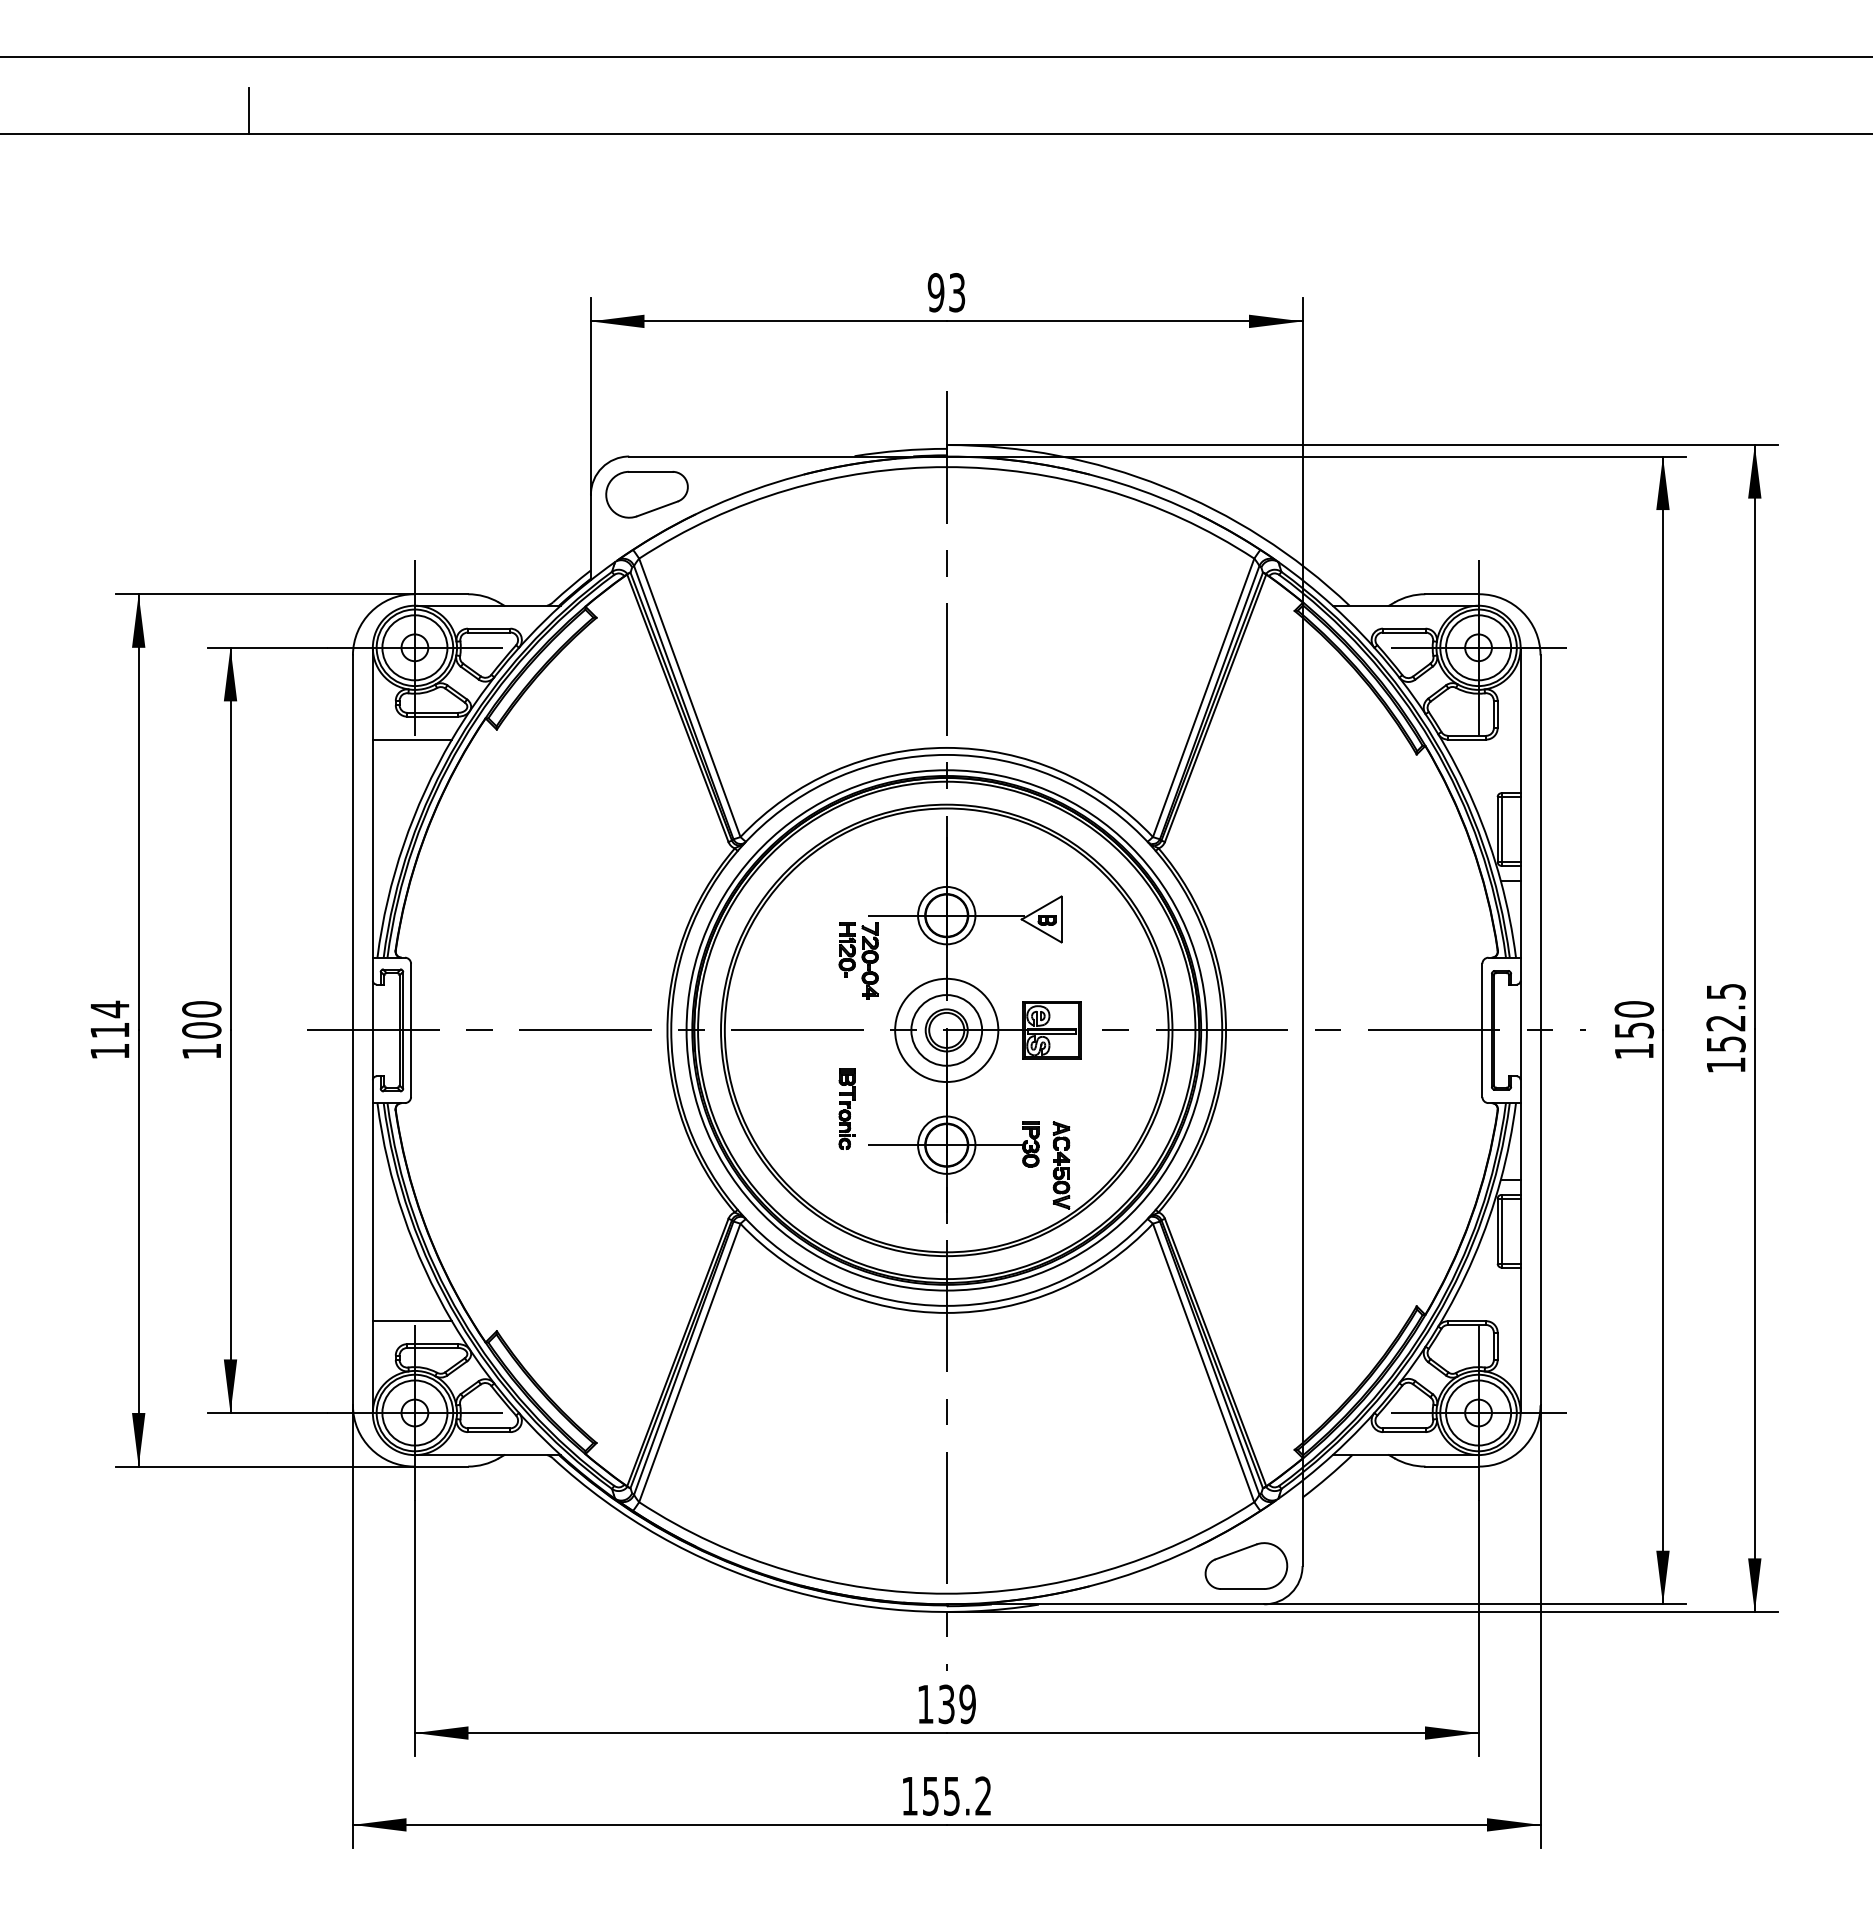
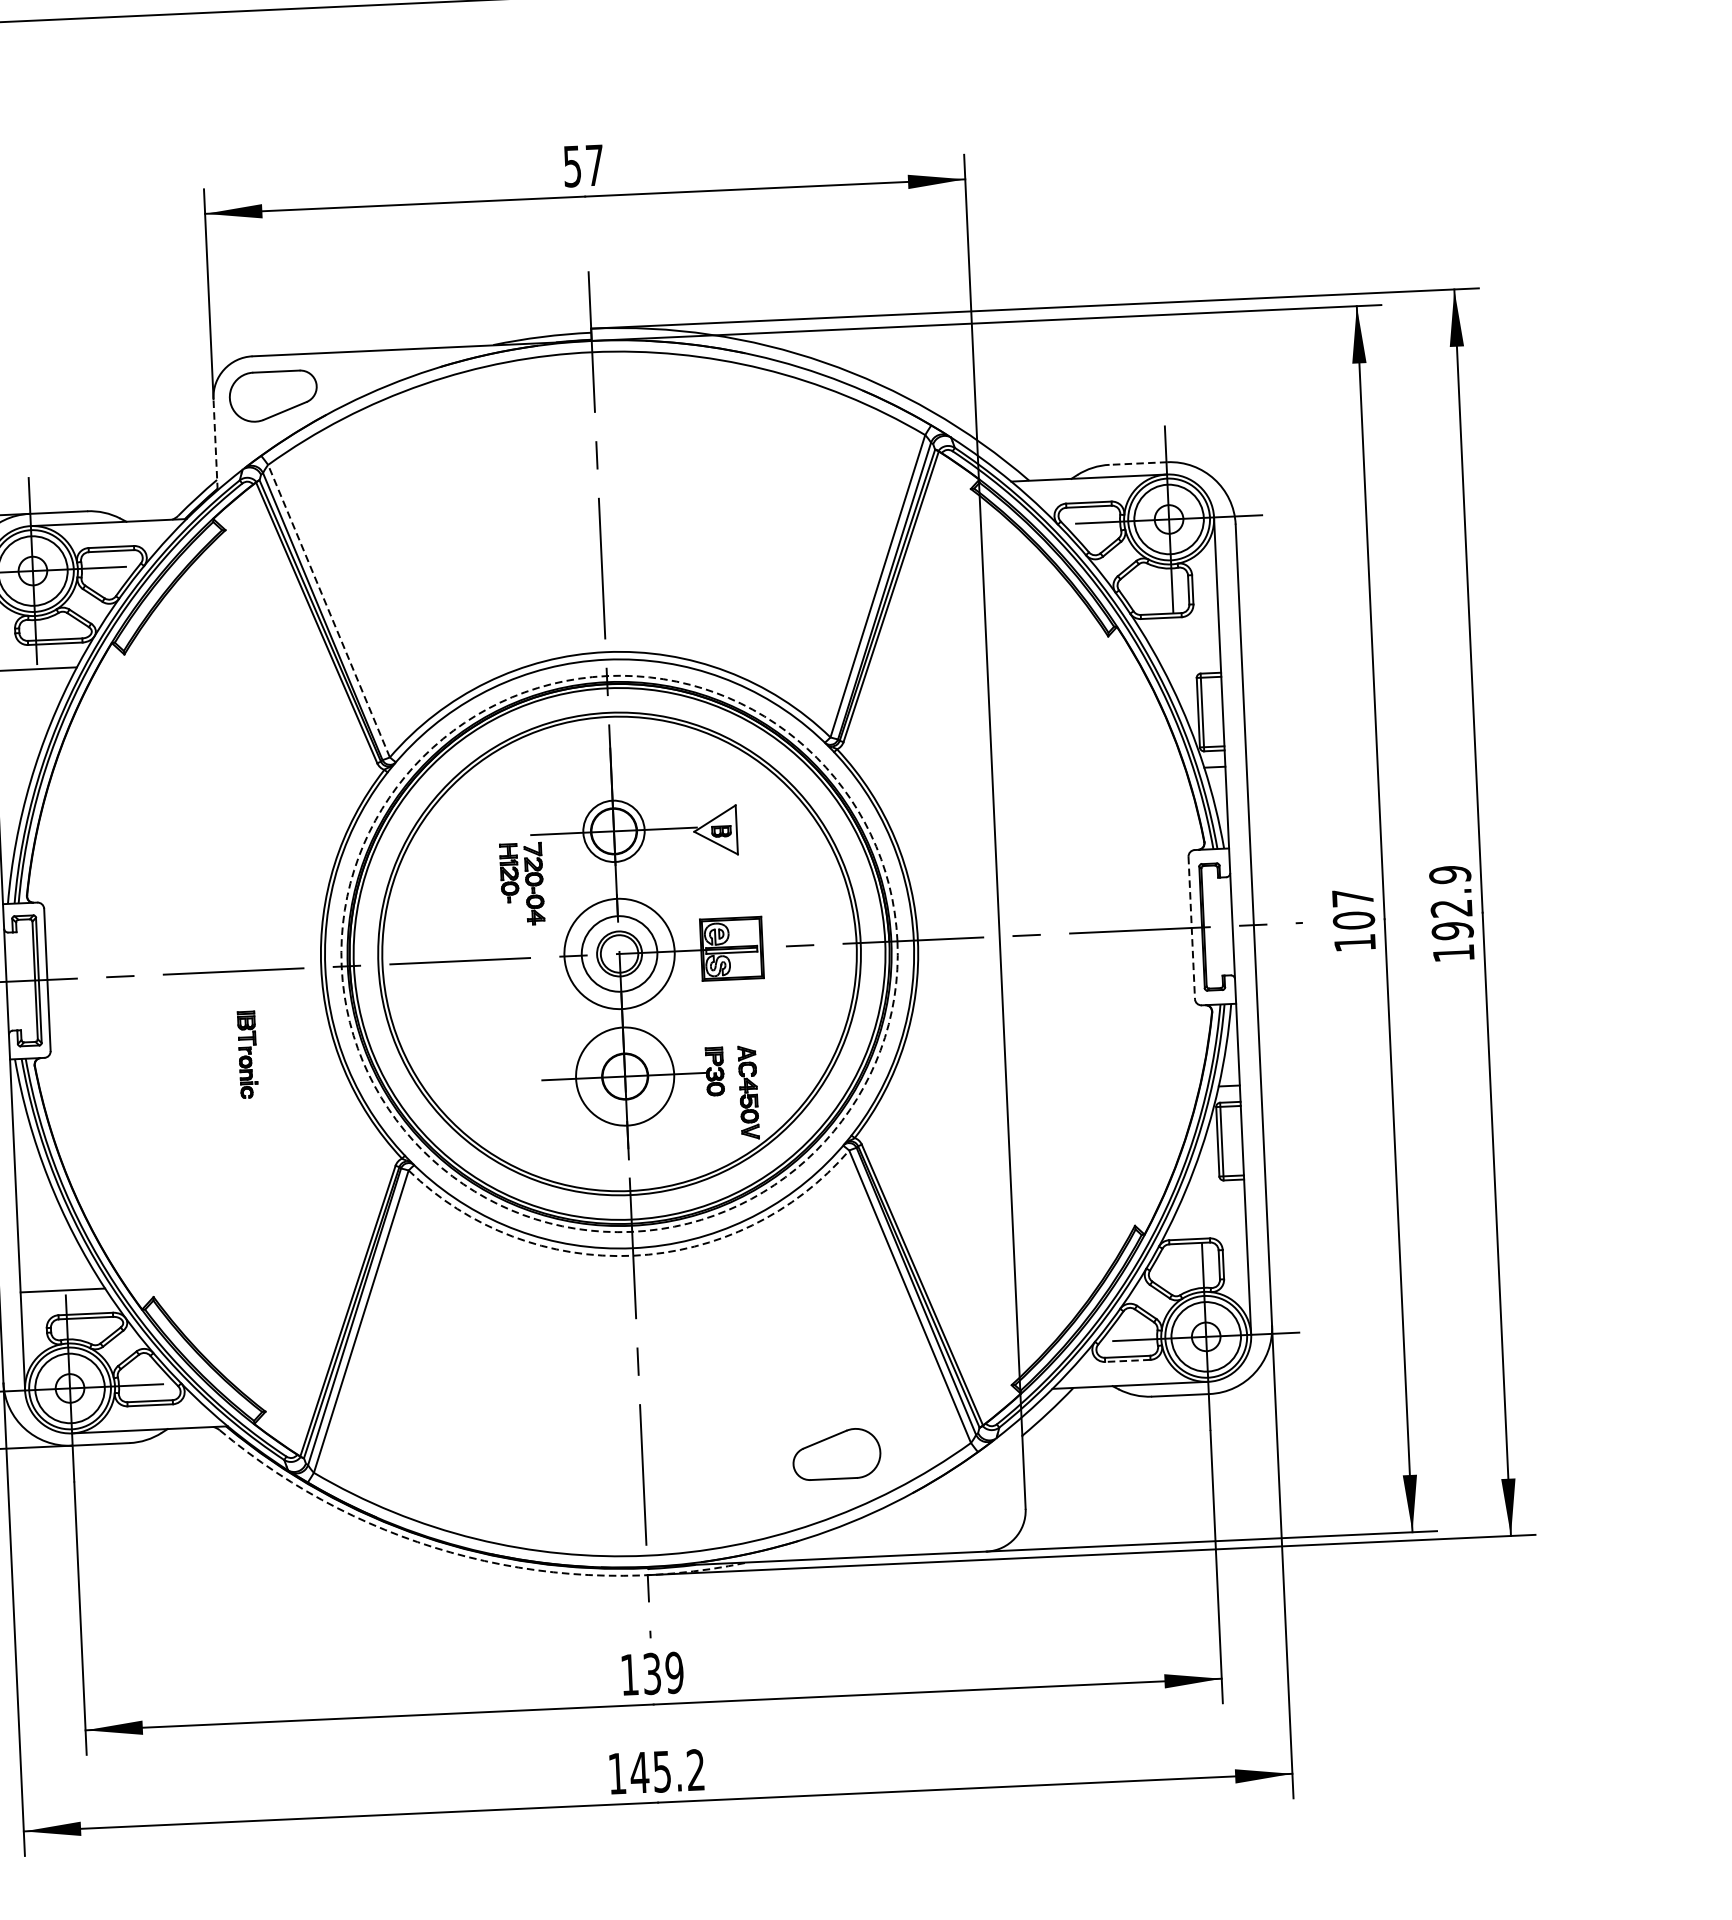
text: (946, 292) -> (583, 165), 93 -> 57
line: (590, 537) -> (215, 444), solid -> dashed
line: (1451, 594) -> (1137, 463), solid -> dashed
line: (689, 697) -> (328, 610), solid -> dashed
text: (1725, 1017) -> (1450, 902), 152.5 -> 192.9
text: (1634, 1019) -> (1353, 908), 150 -> 107
circle: (946, 1030) -> (619, 954), solid -> dashed
line: (1482, 1030) -> (1191, 928), solid -> dashed
part: (846, 1108) -> (247, 1054), moved
circle: (946, 1144) -> (624, 1075), size x1.6
arc: (946, 1312) -> (633, 1255), solid -> dashed
line: (1403, 1432) -> (1126, 1361), solid -> dashed
part: (1246, 1565) -> (836, 1453), moved
arc: (779, 1587) -> (467, 1557), solid -> dashed
text: (930, 1796) -> (639, 1773), 155.2 -> 145.2

